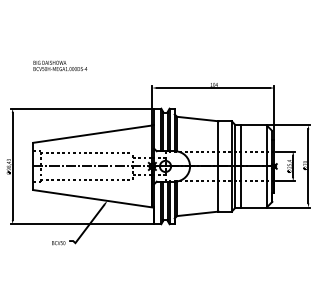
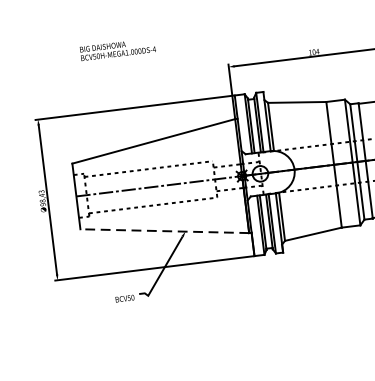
text: (60, 65) -> (118, 48), moved
line: (92, 198) -> (164, 230), solid -> dashed

